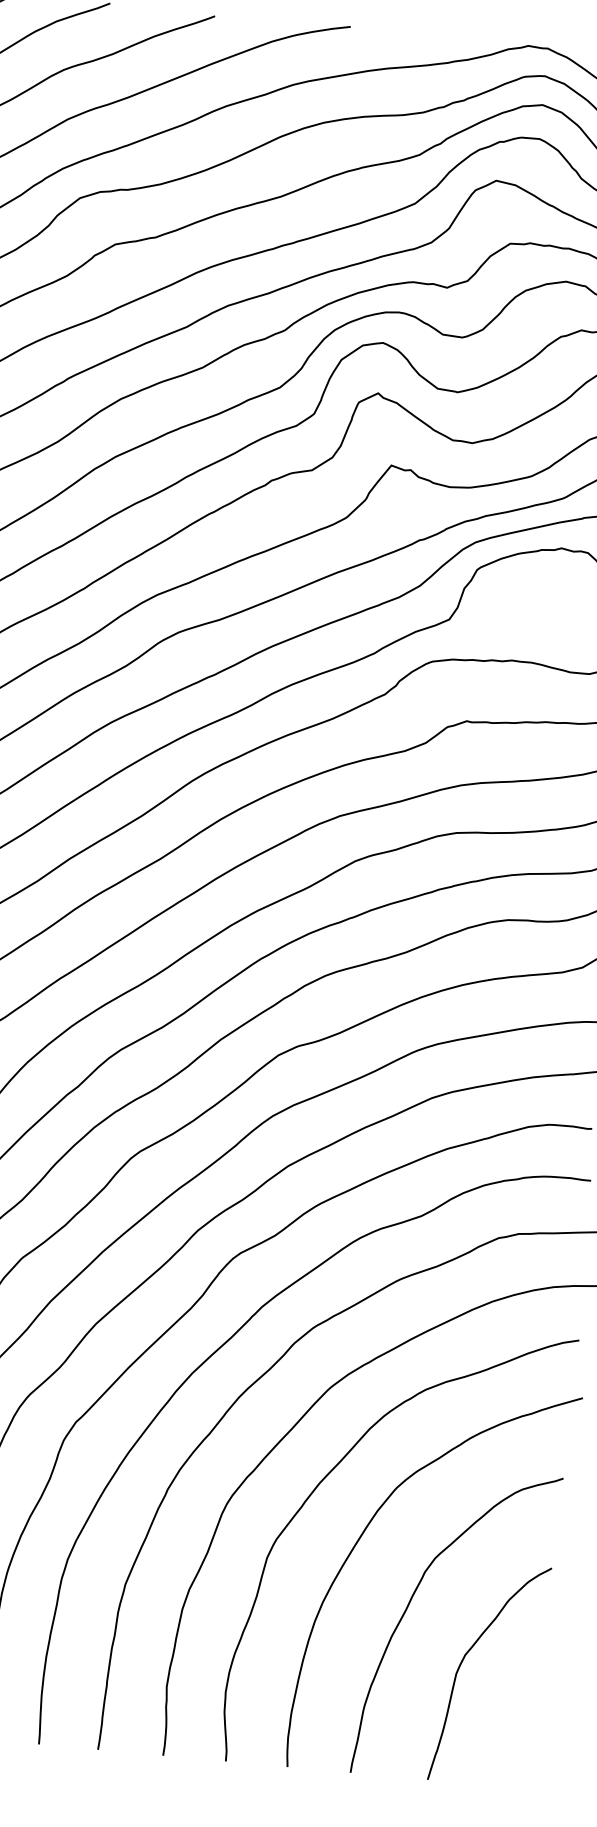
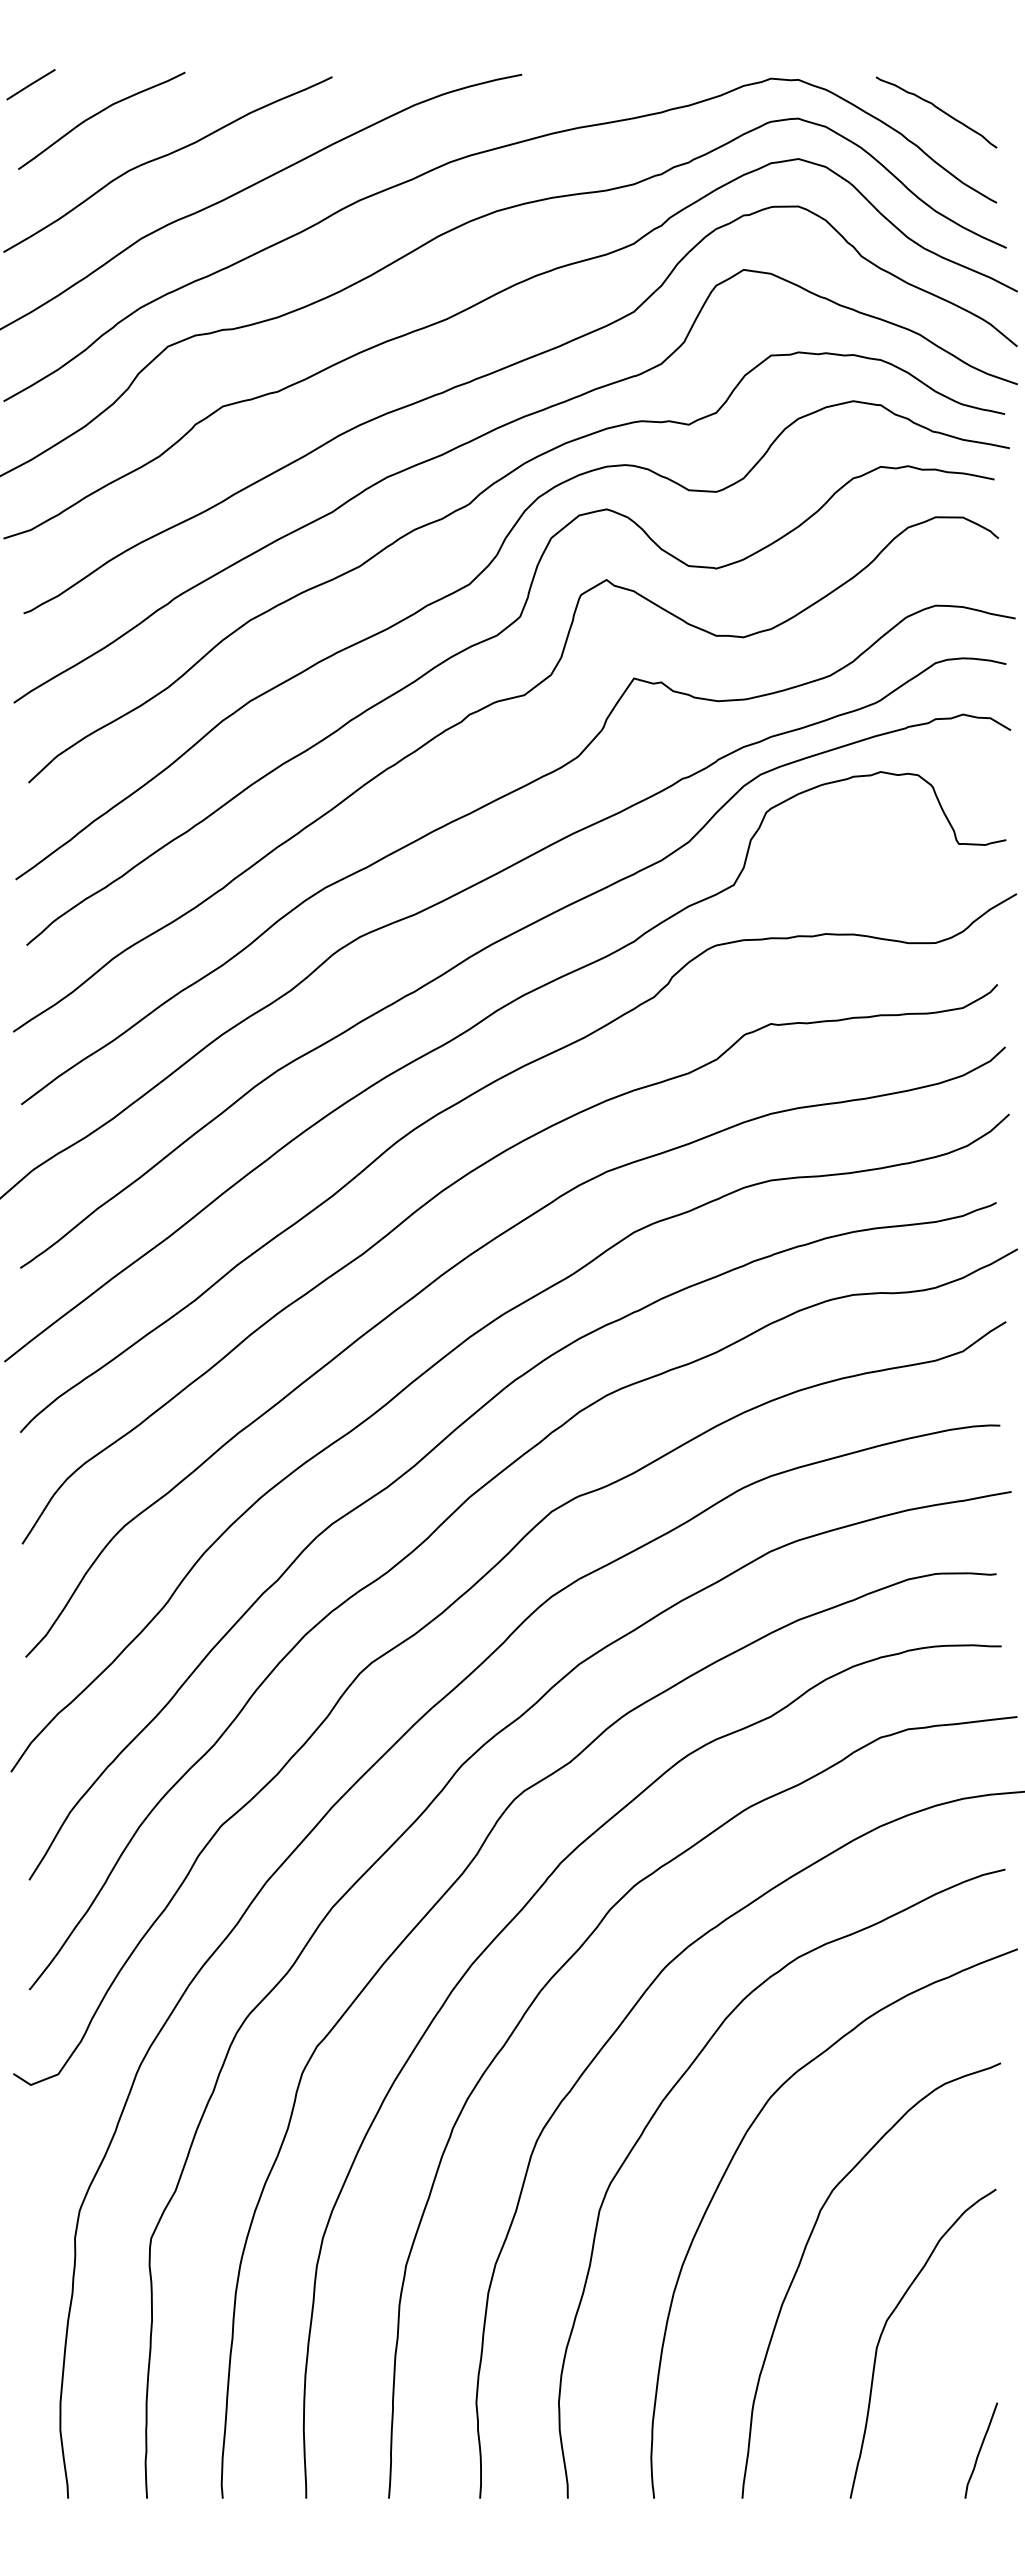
curve: (524, 1753) -> (981, 2449), added

